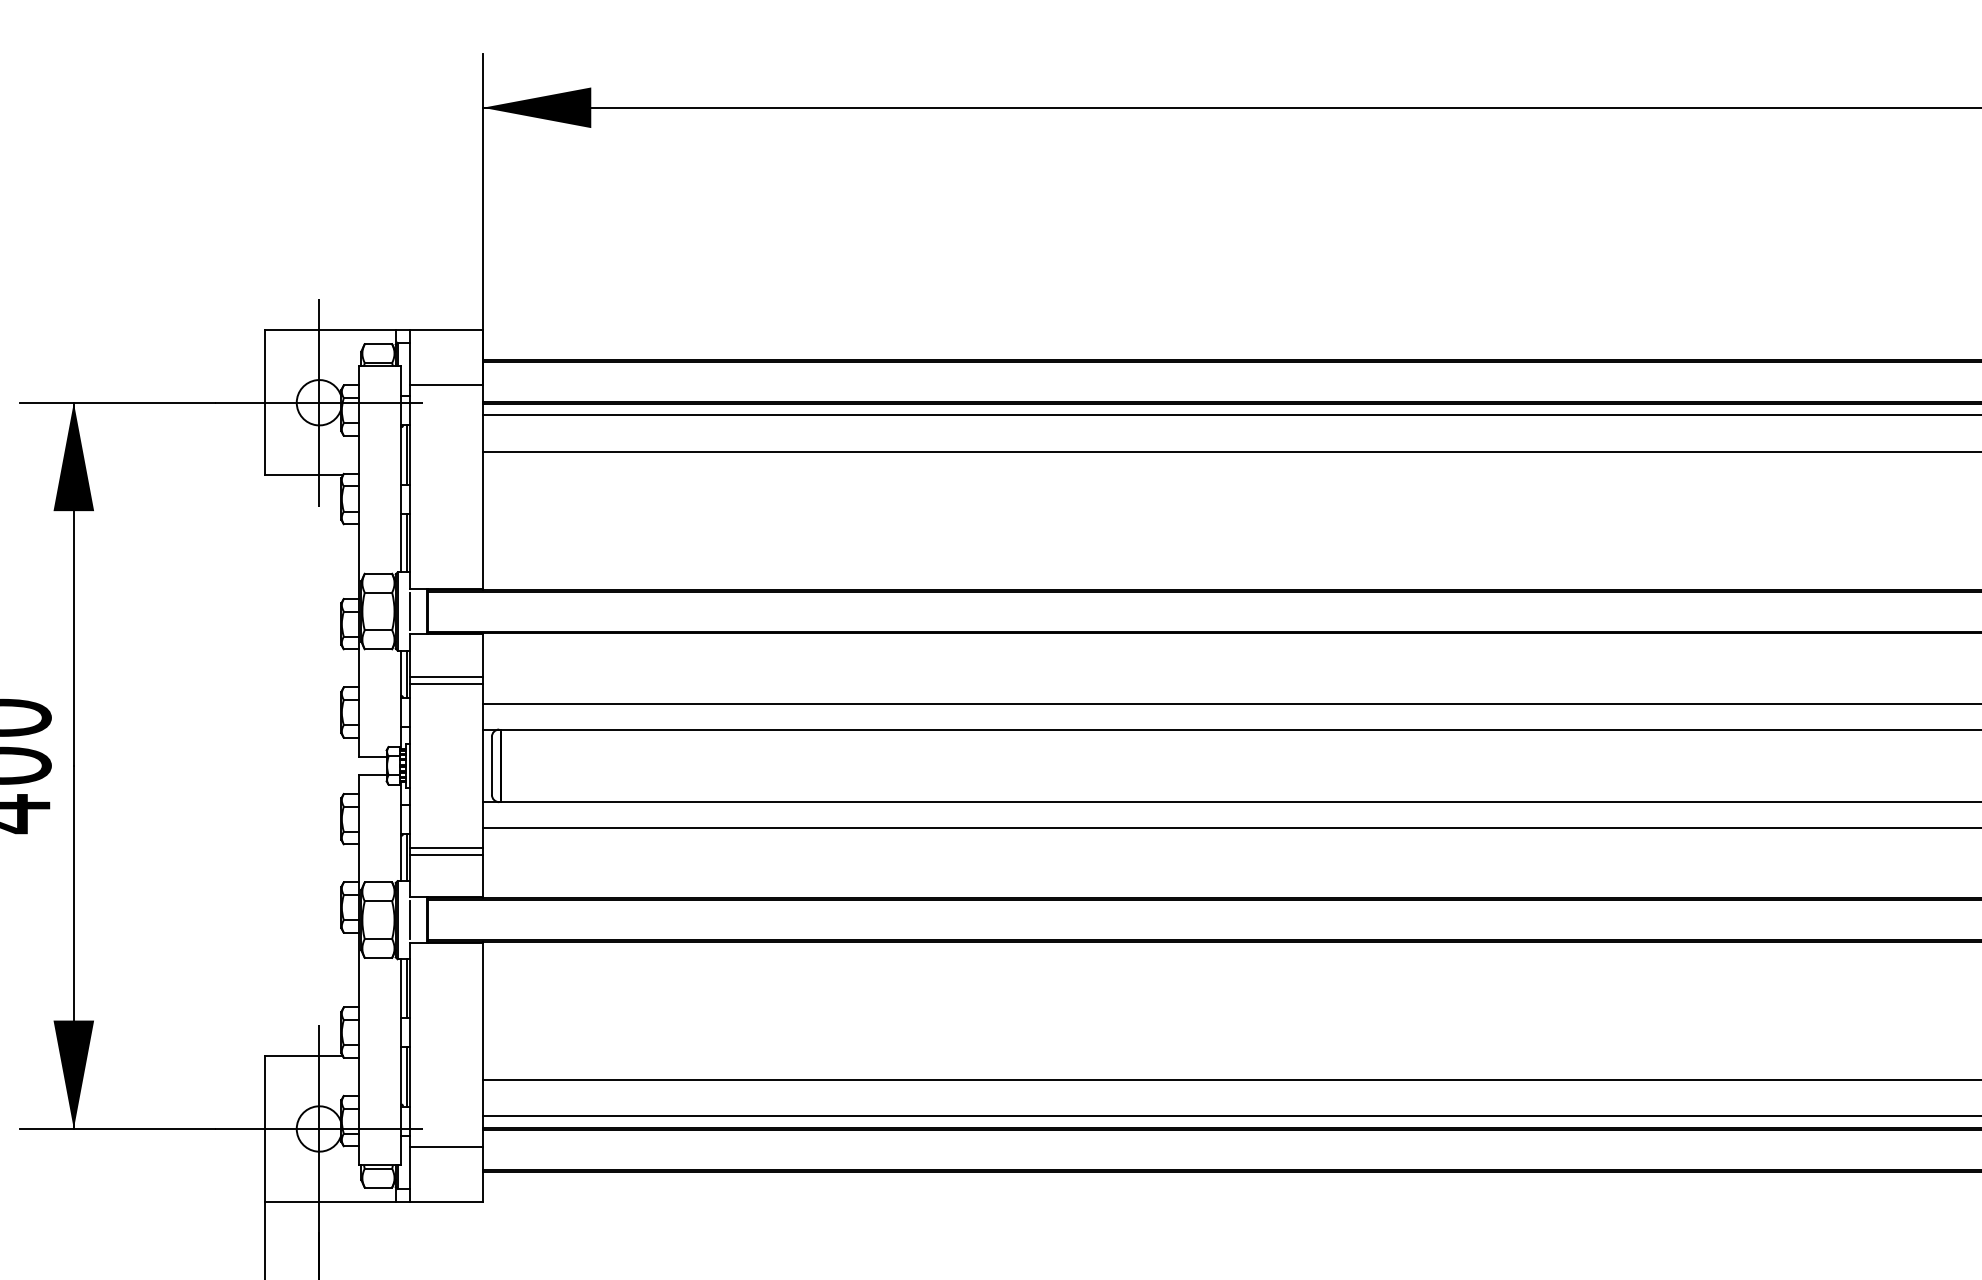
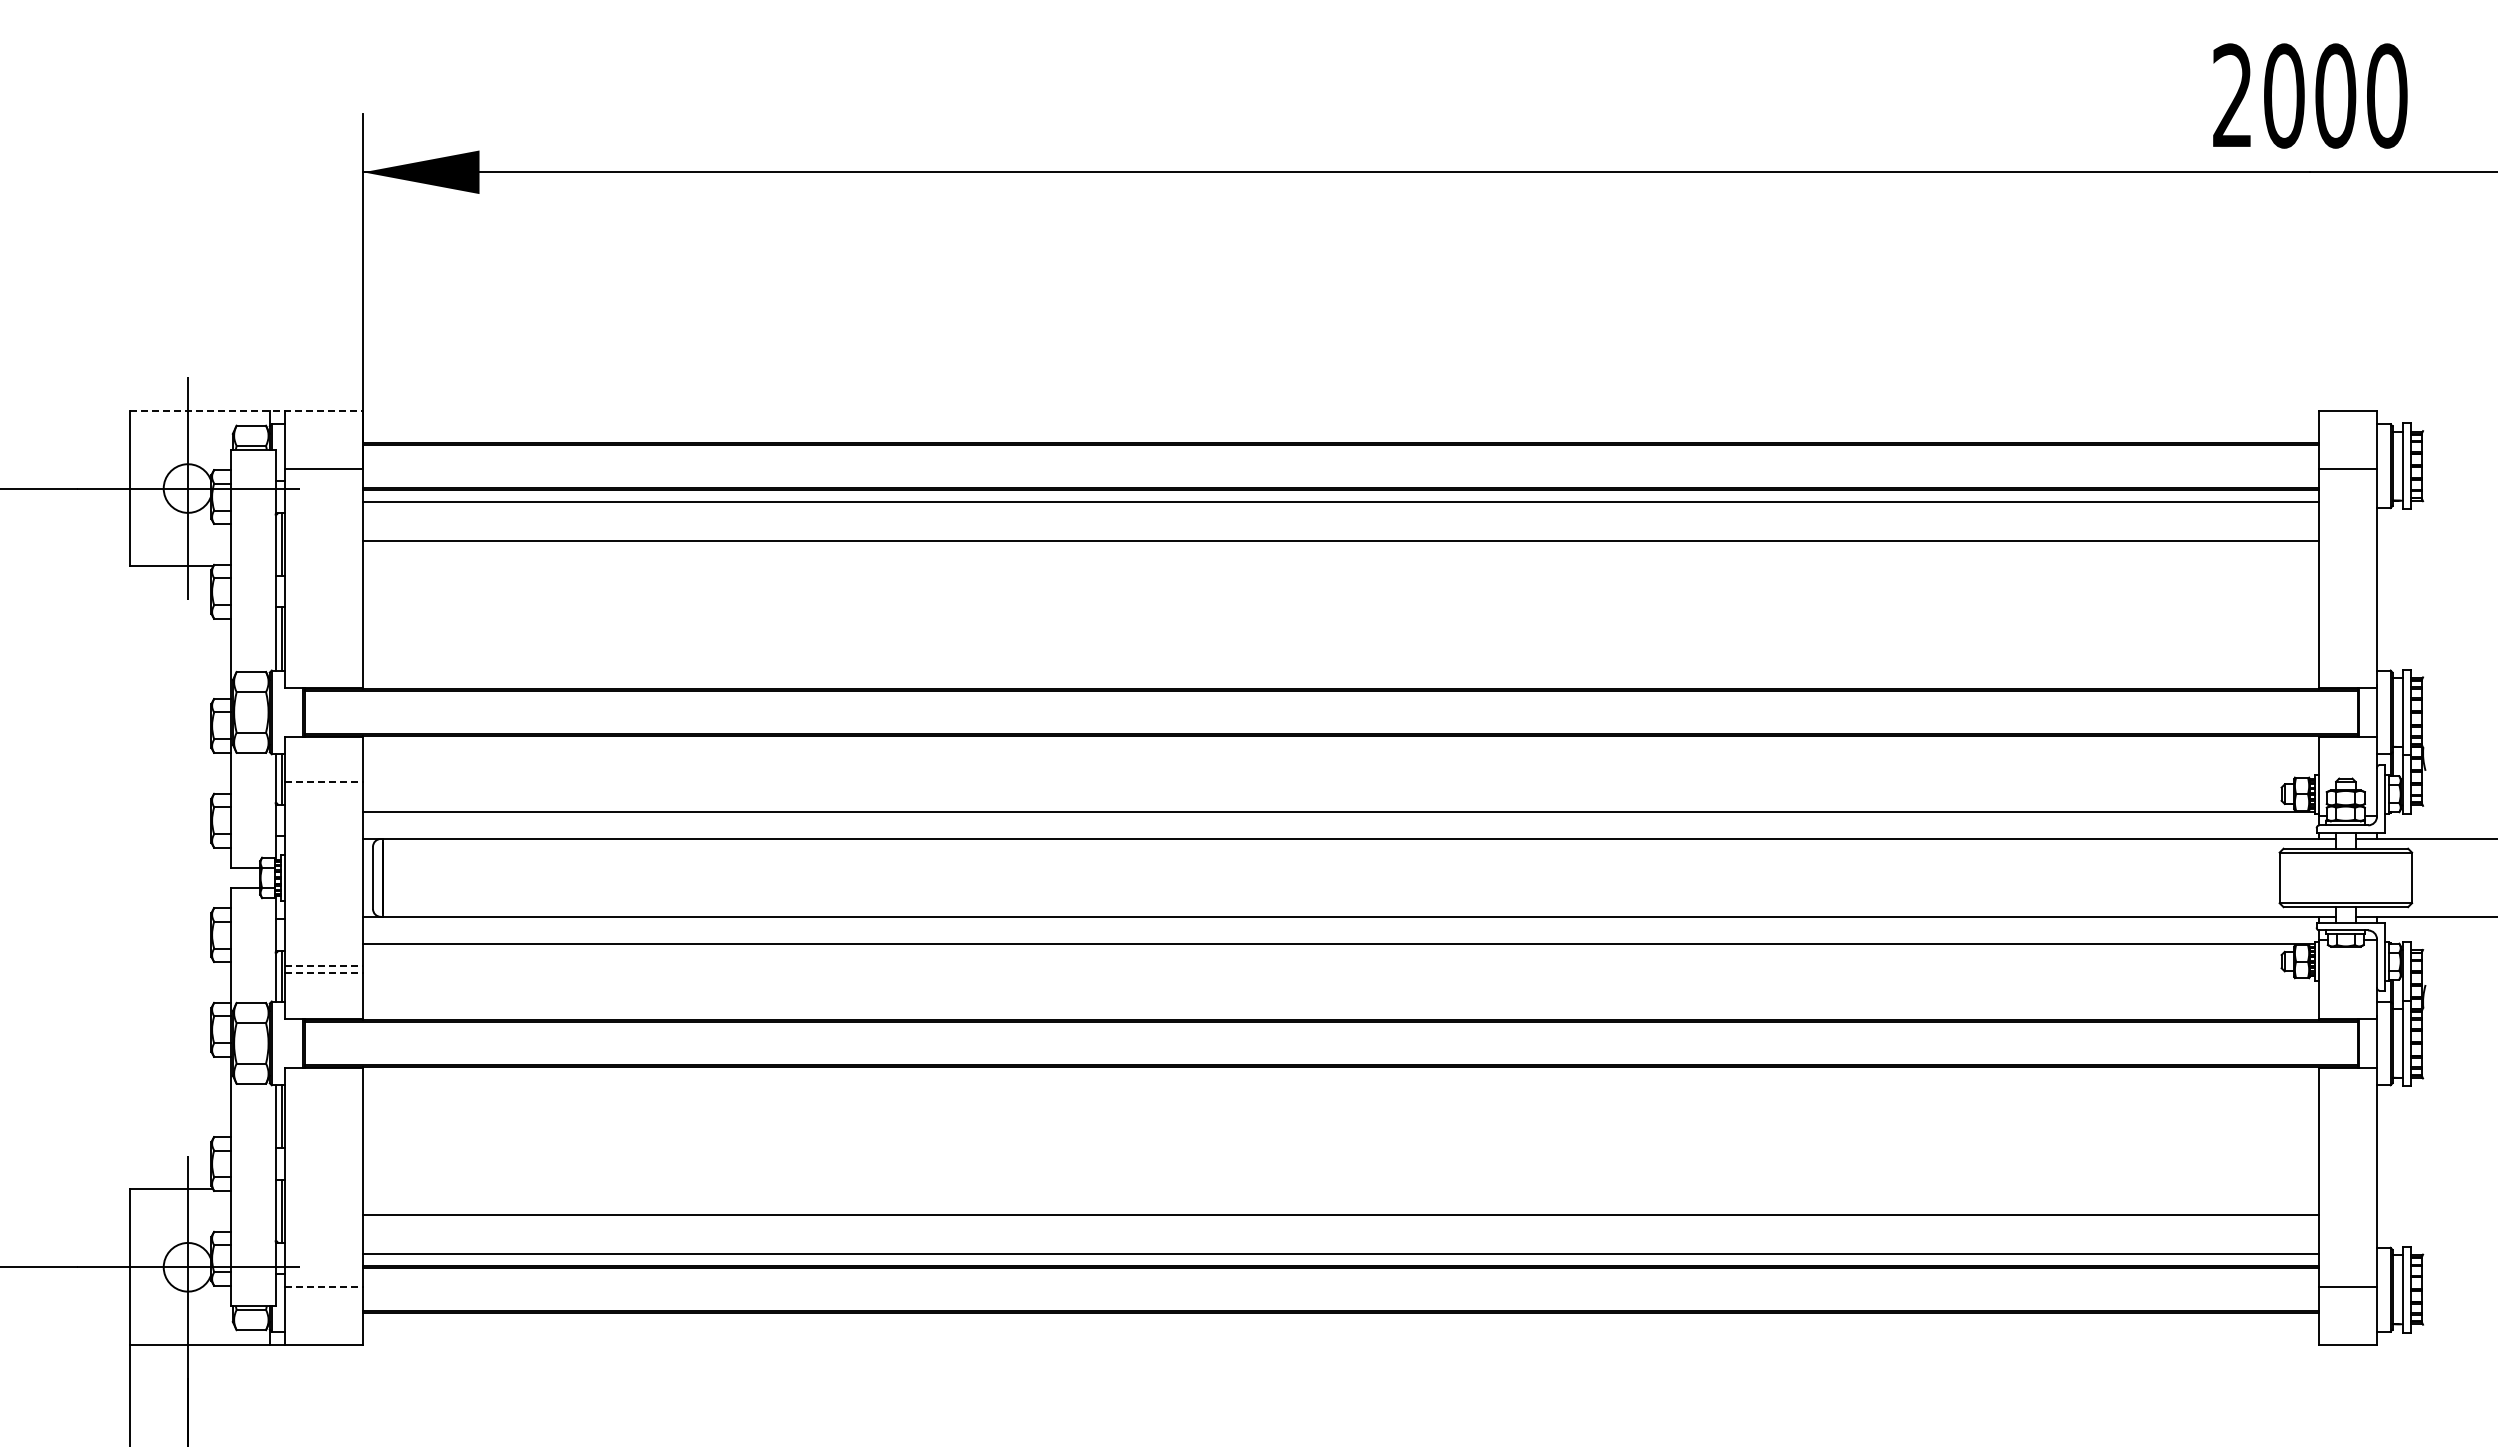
line: (373, 329) -> (246, 410), solid -> dashed
line: (410, 611) -> (285, 712), removed
line: (446, 676) -> (324, 782), solid -> dashed
line: (446, 684) -> (324, 790), removed
line: (446, 847) -> (324, 965), solid -> dashed
line: (446, 854) -> (324, 973), solid -> dashed
line: (410, 920) -> (285, 1043), removed
line: (446, 1146) -> (324, 1286), solid -> dashed

